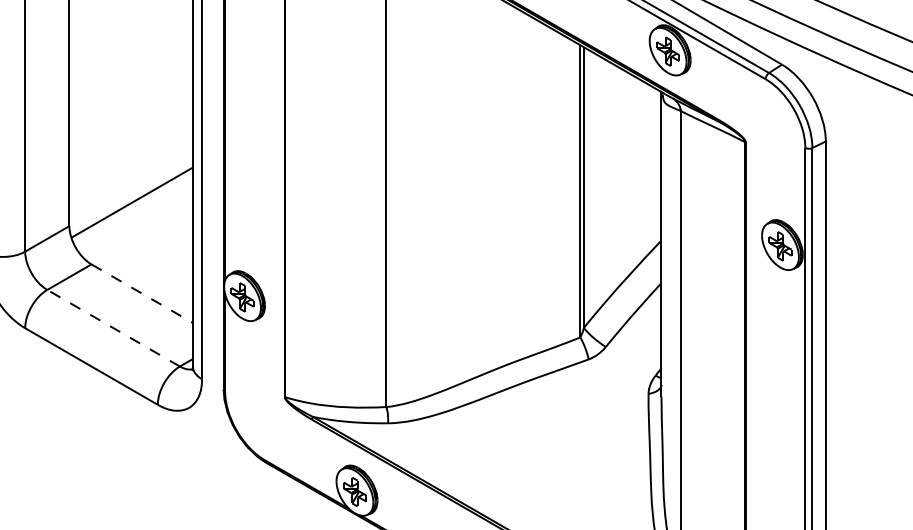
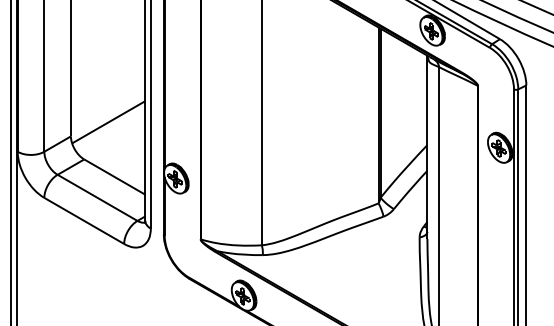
line: (143, 294) -> (115, 177), dashed -> solid
line: (113, 327) -> (97, 197), dashed -> solid

